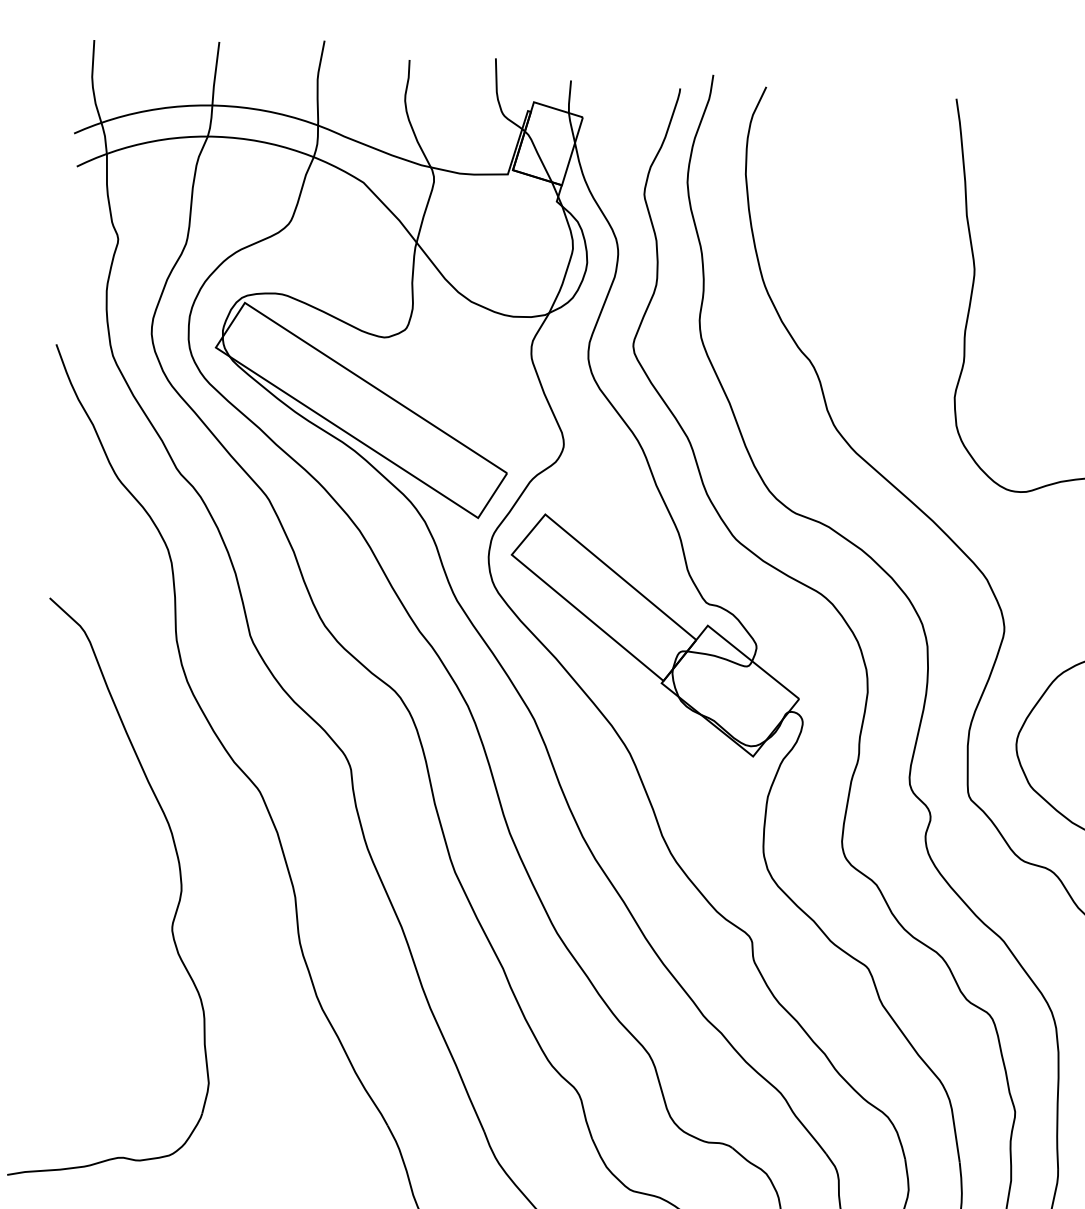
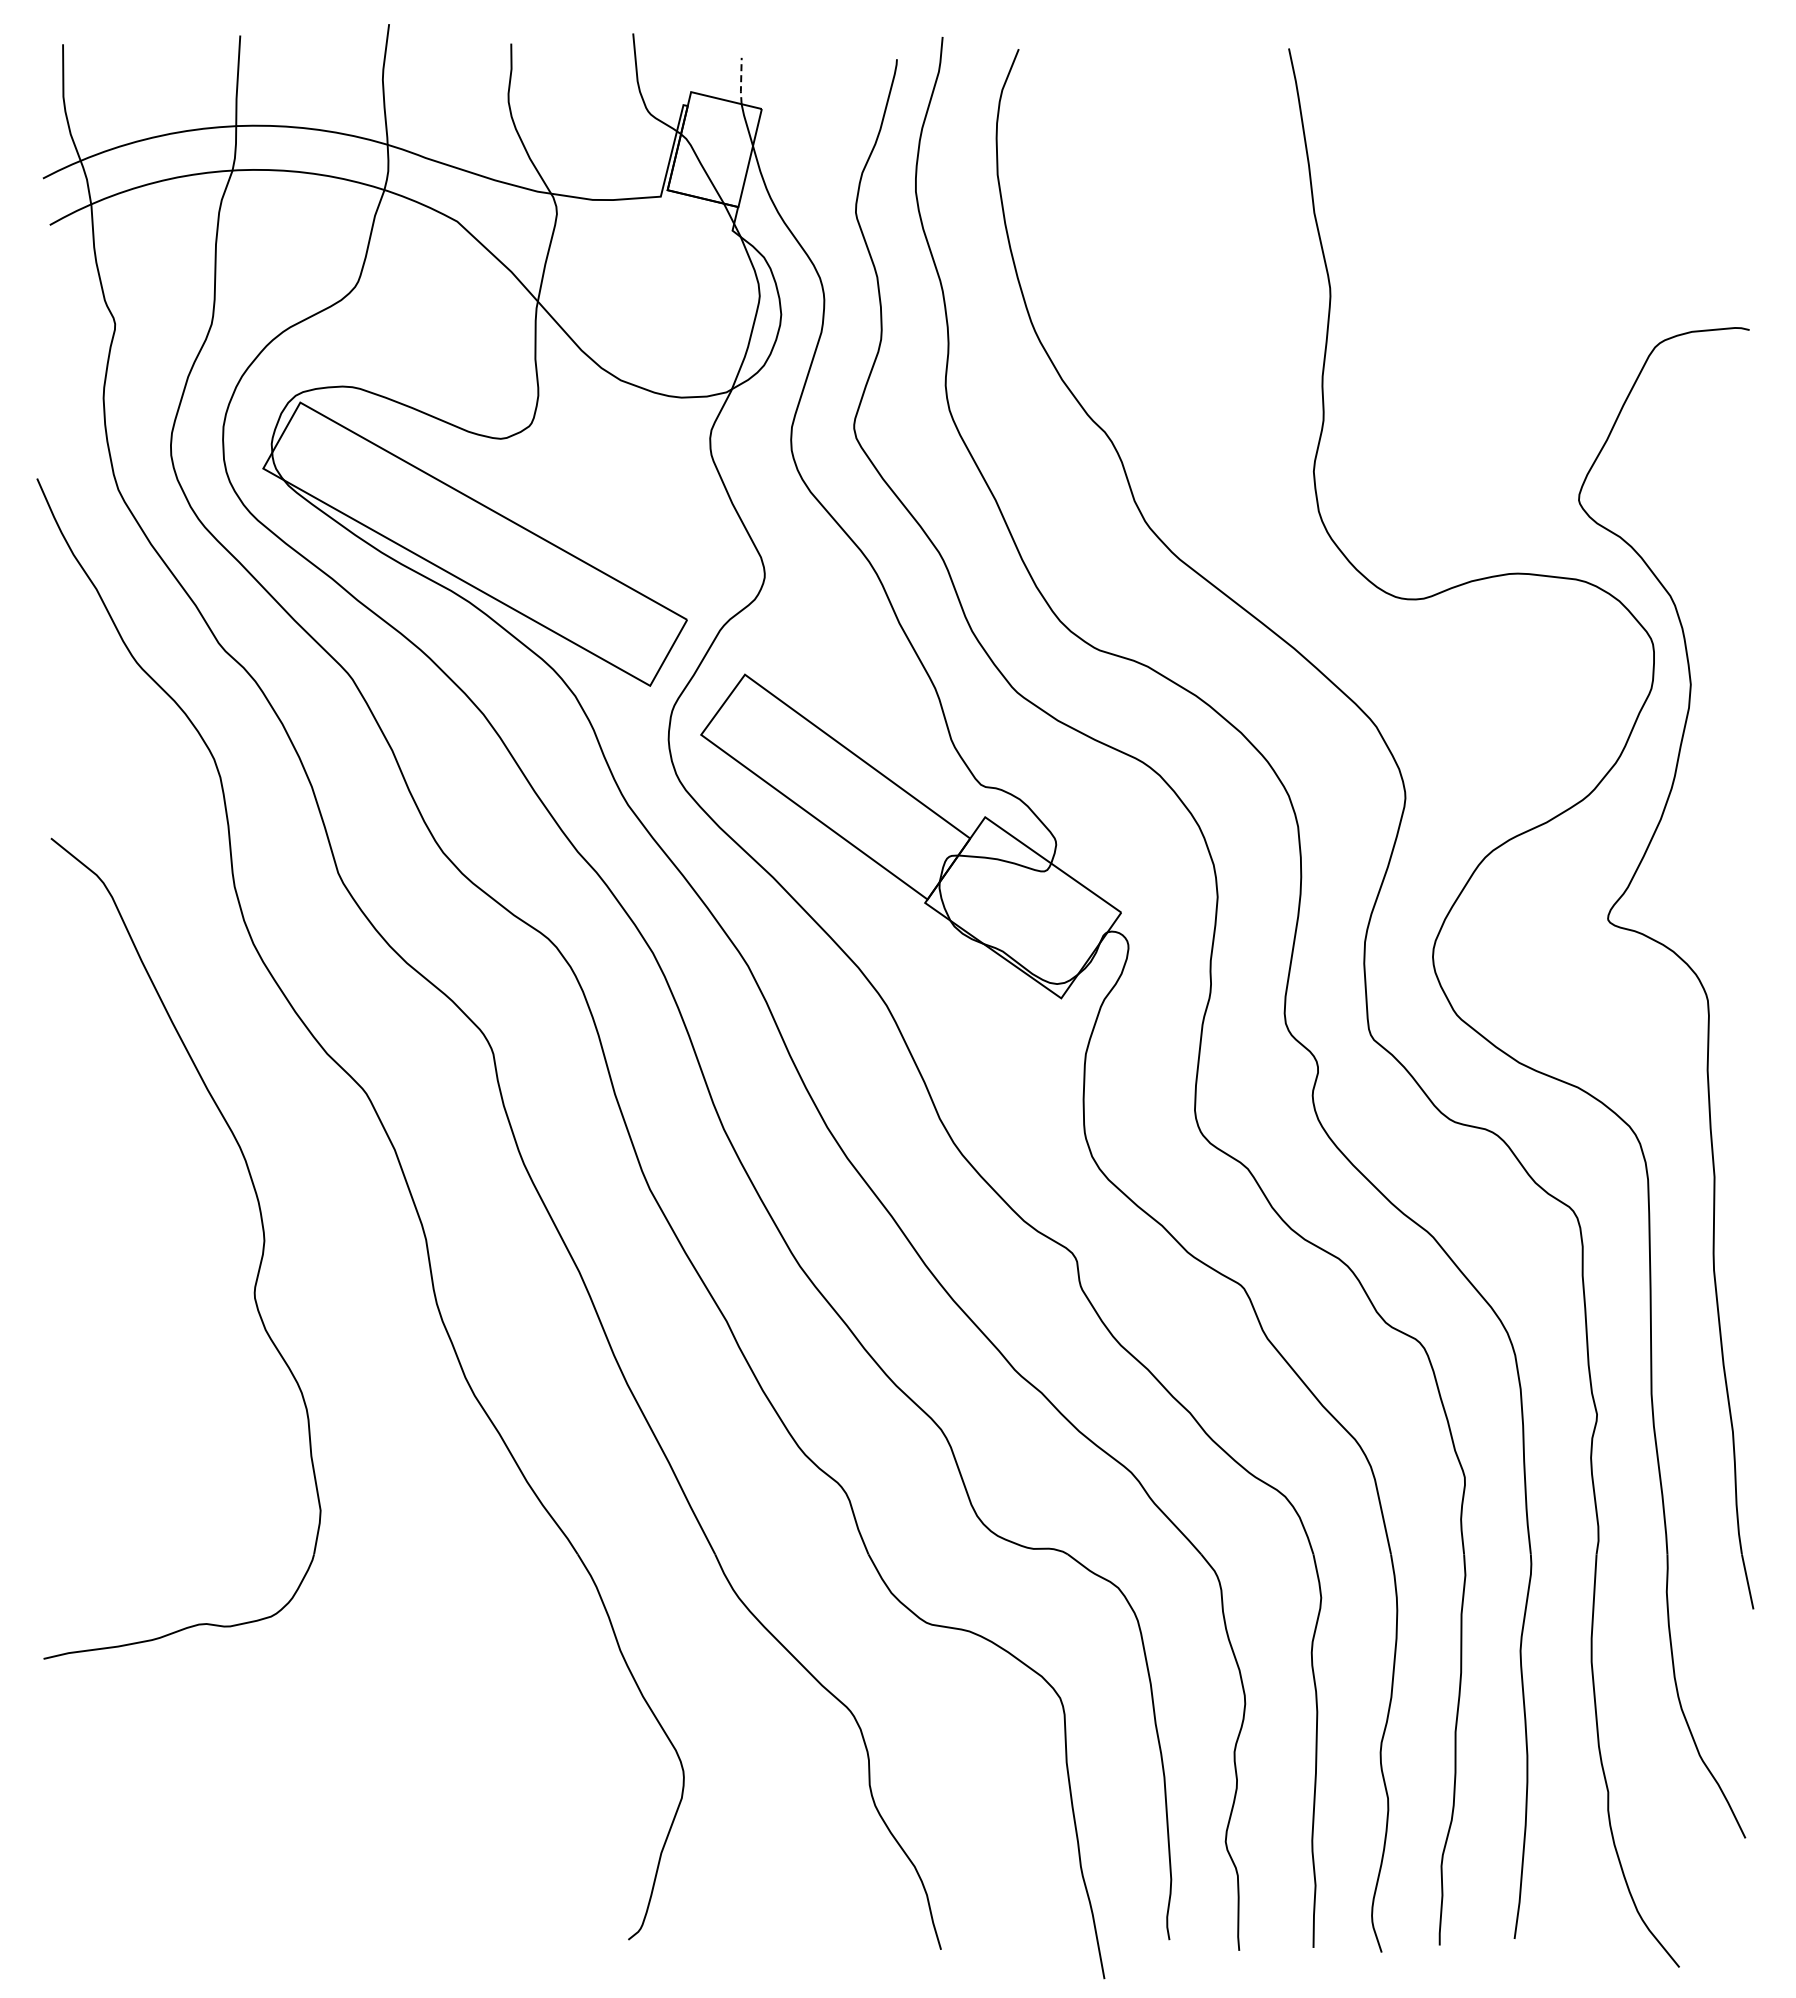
line: (569, 97) -> (741, 81), solid -> dashed

